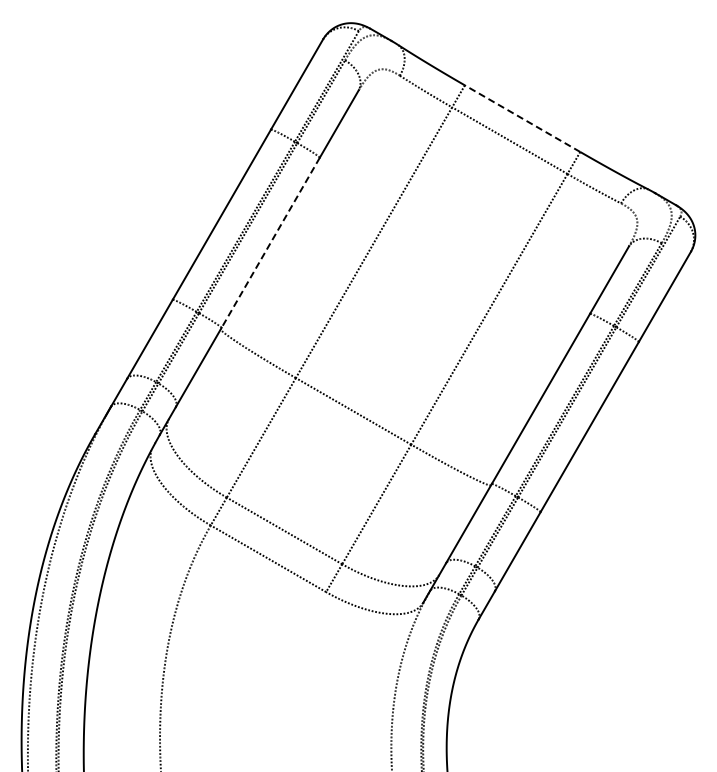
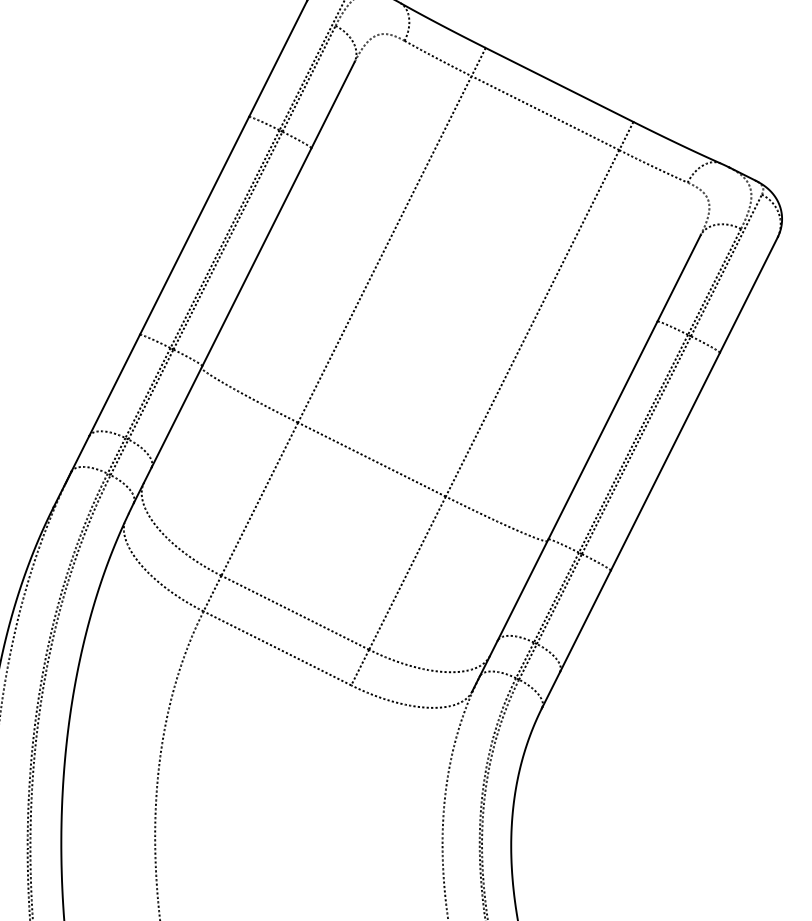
line: (522, 118) -> (559, 84), dashed -> solid
line: (270, 243) -> (256, 258), dashed -> solid

